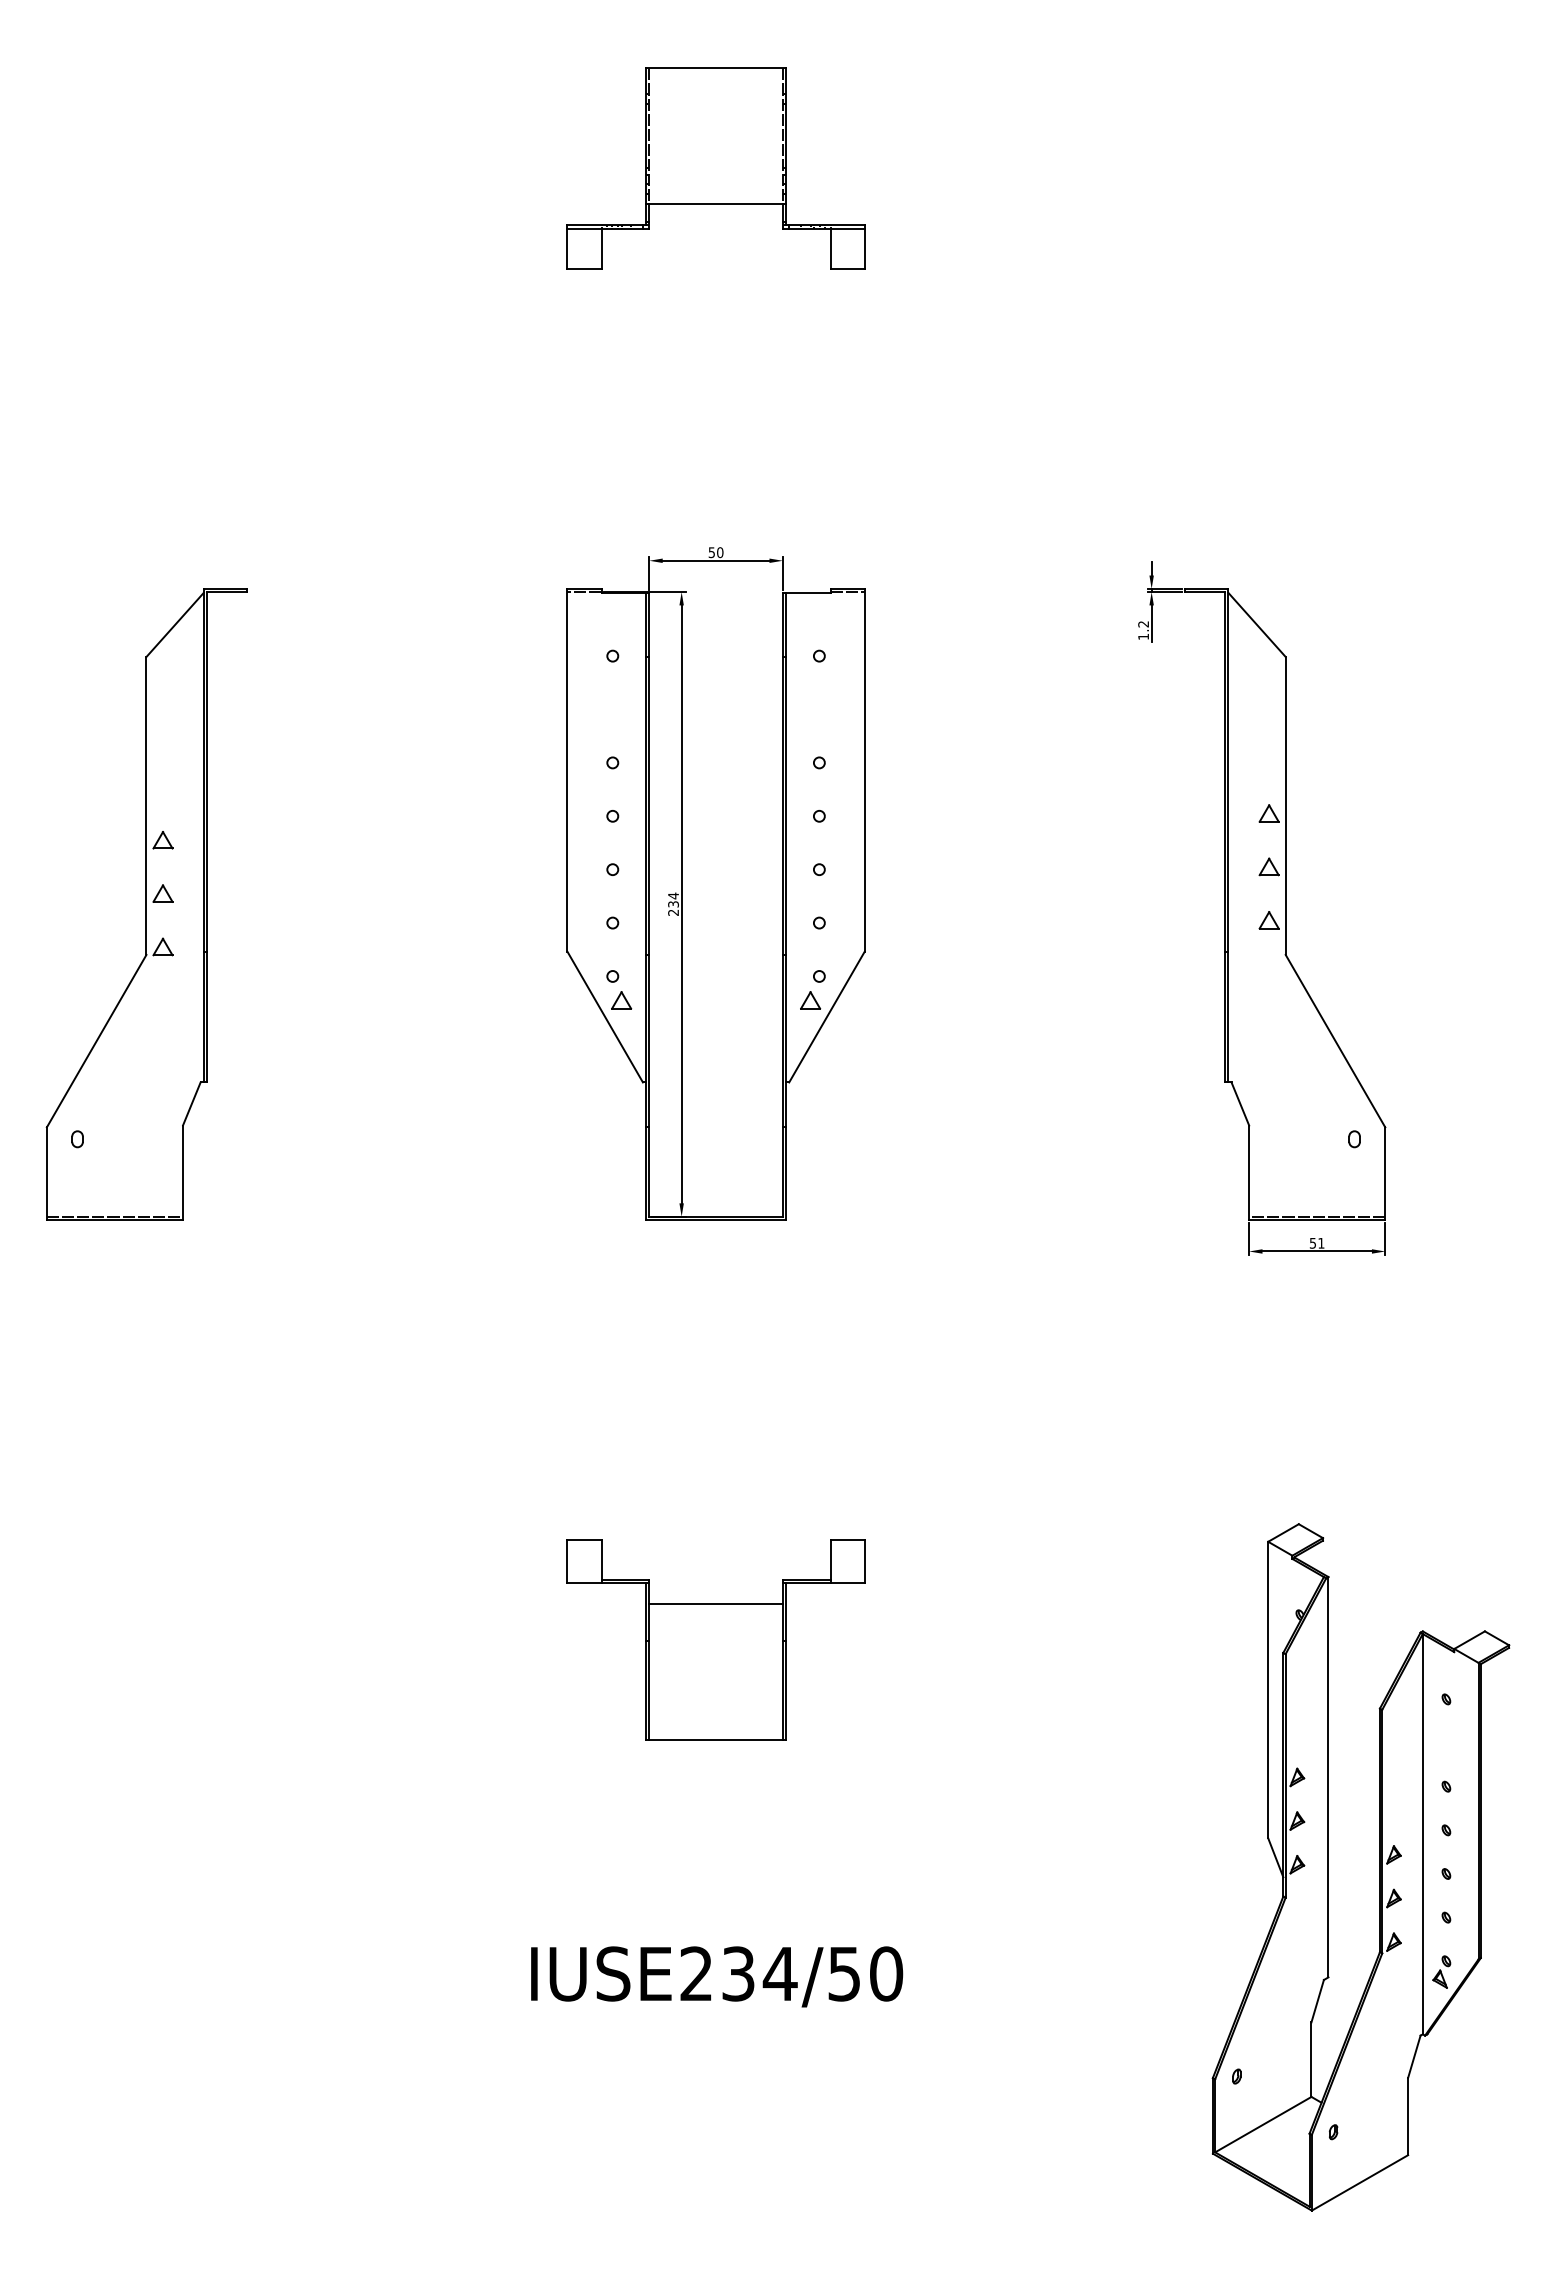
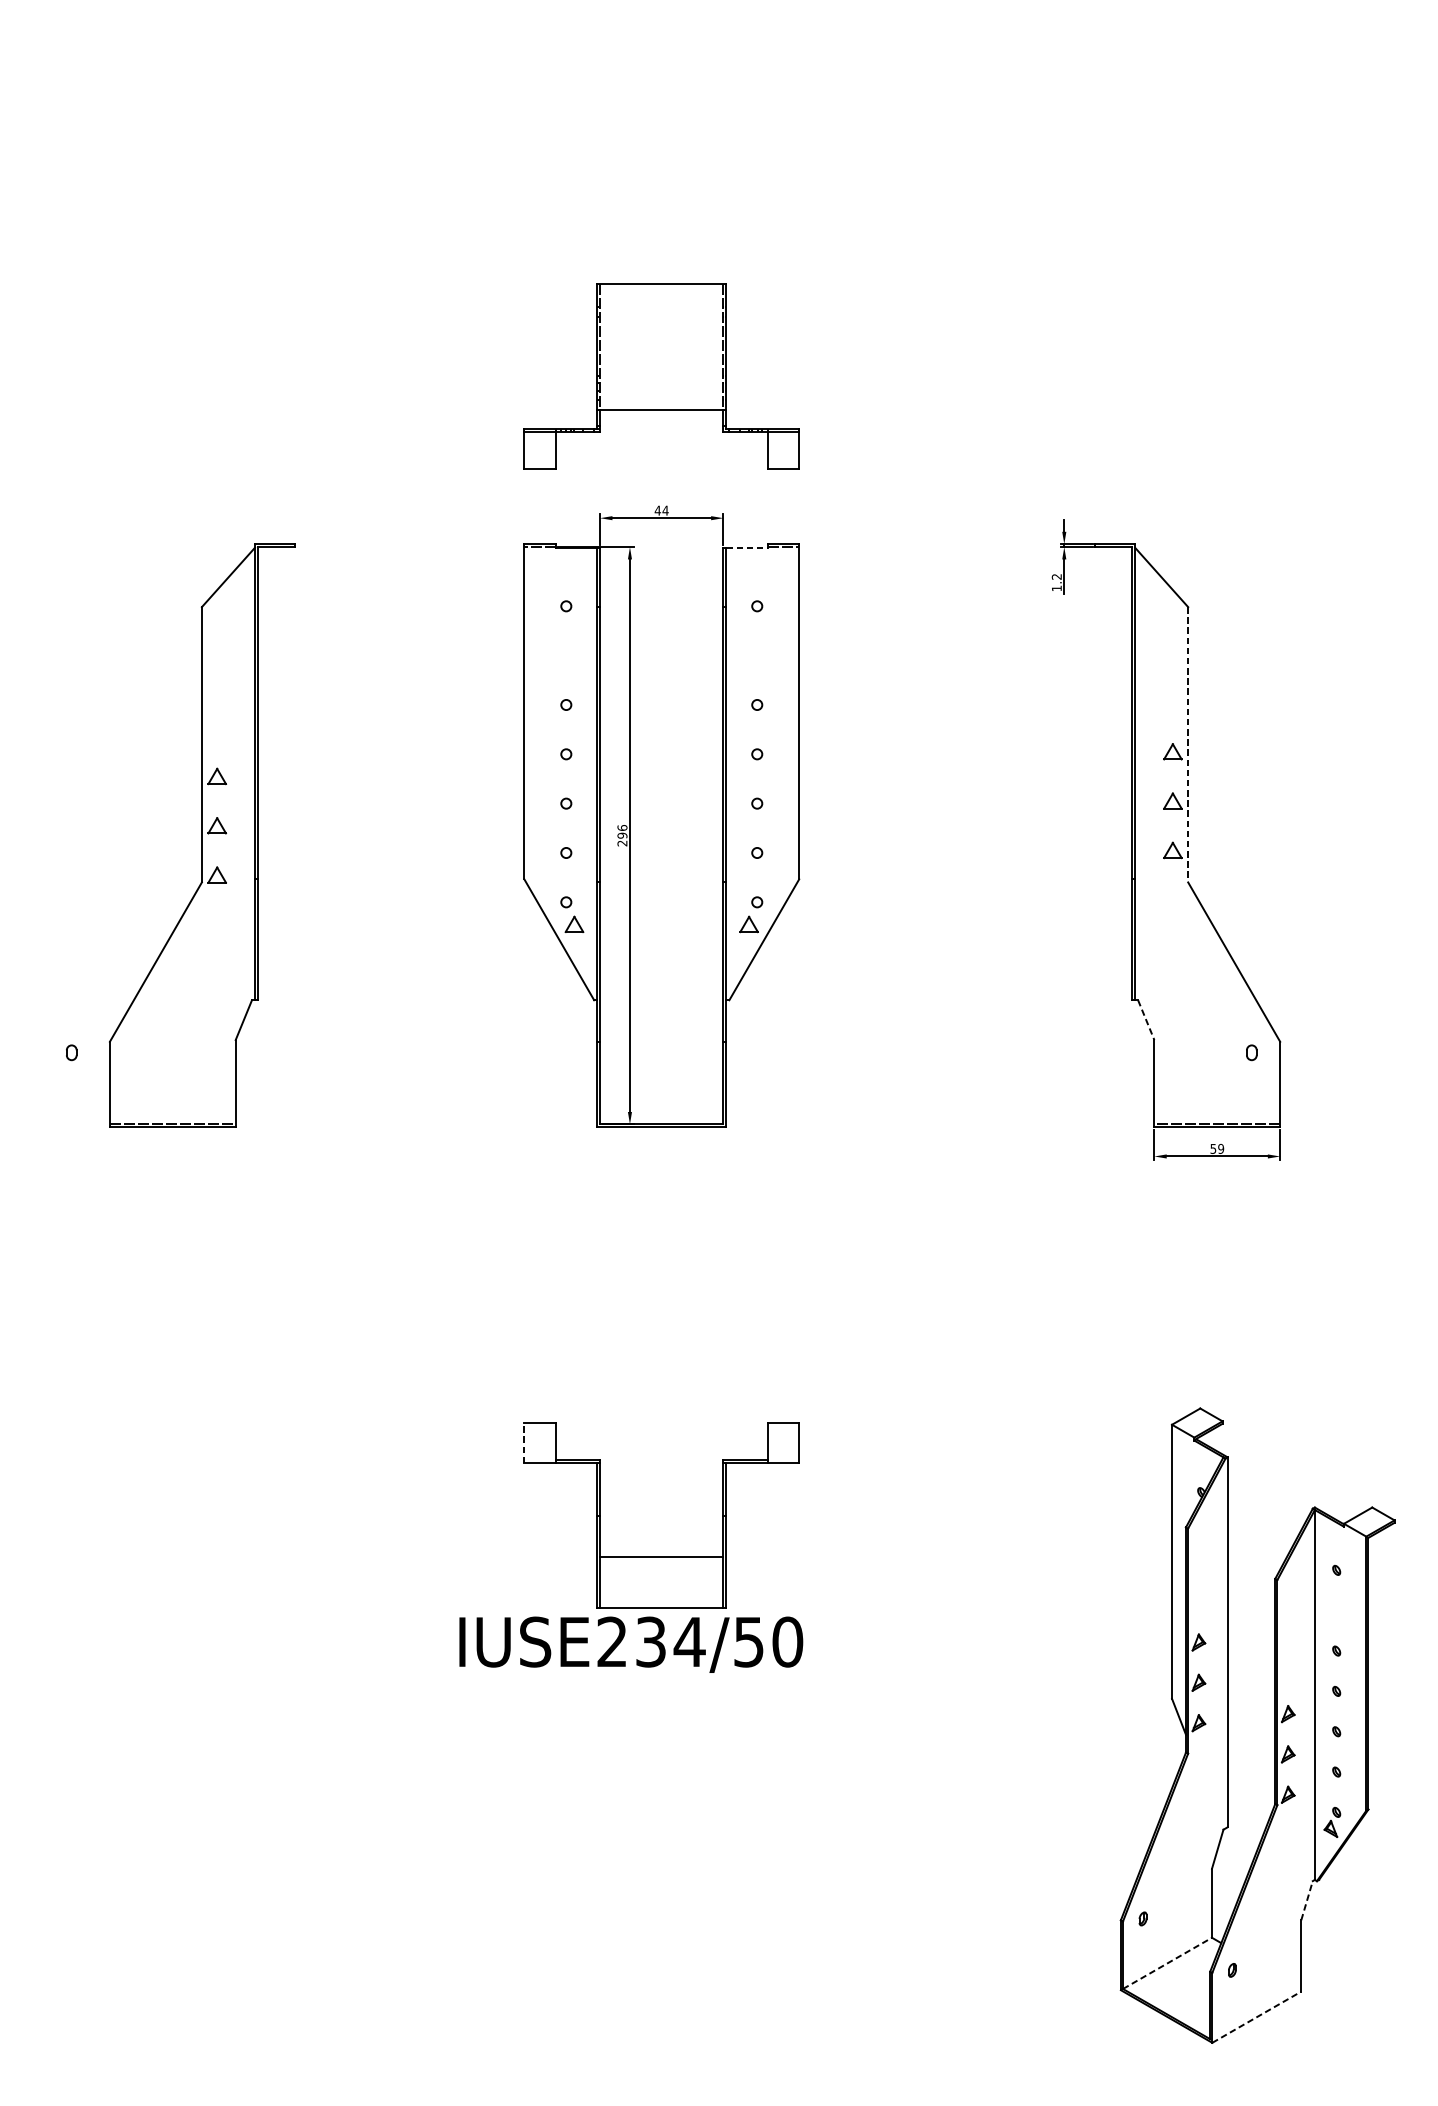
part: (715, 168) -> (661, 376), moved
text: (715, 552) -> (661, 510), 50 -> 44
line: (808, 592) -> (747, 547), solid -> dashed
line: (1285, 805) -> (1187, 744), solid -> dashed
text: (673, 899) -> (622, 831), 234 -> 296
part: (146, 904) -> (201, 835), moved
line: (1240, 1104) -> (1146, 1020), solid -> dashed
text: (1321, 1242) -> (1221, 1148), 51 -> 59
line: (567, 1561) -> (524, 1442), solid -> dashed
line: (715, 1604) -> (661, 1557), moved
text: (717, 1976) -> (631, 1644), moved
line: (1414, 2056) -> (1307, 1900), solid -> dashed
line: (1263, 2124) -> (1167, 1963), solid -> dashed
line: (1359, 2182) -> (1256, 2016), solid -> dashed

